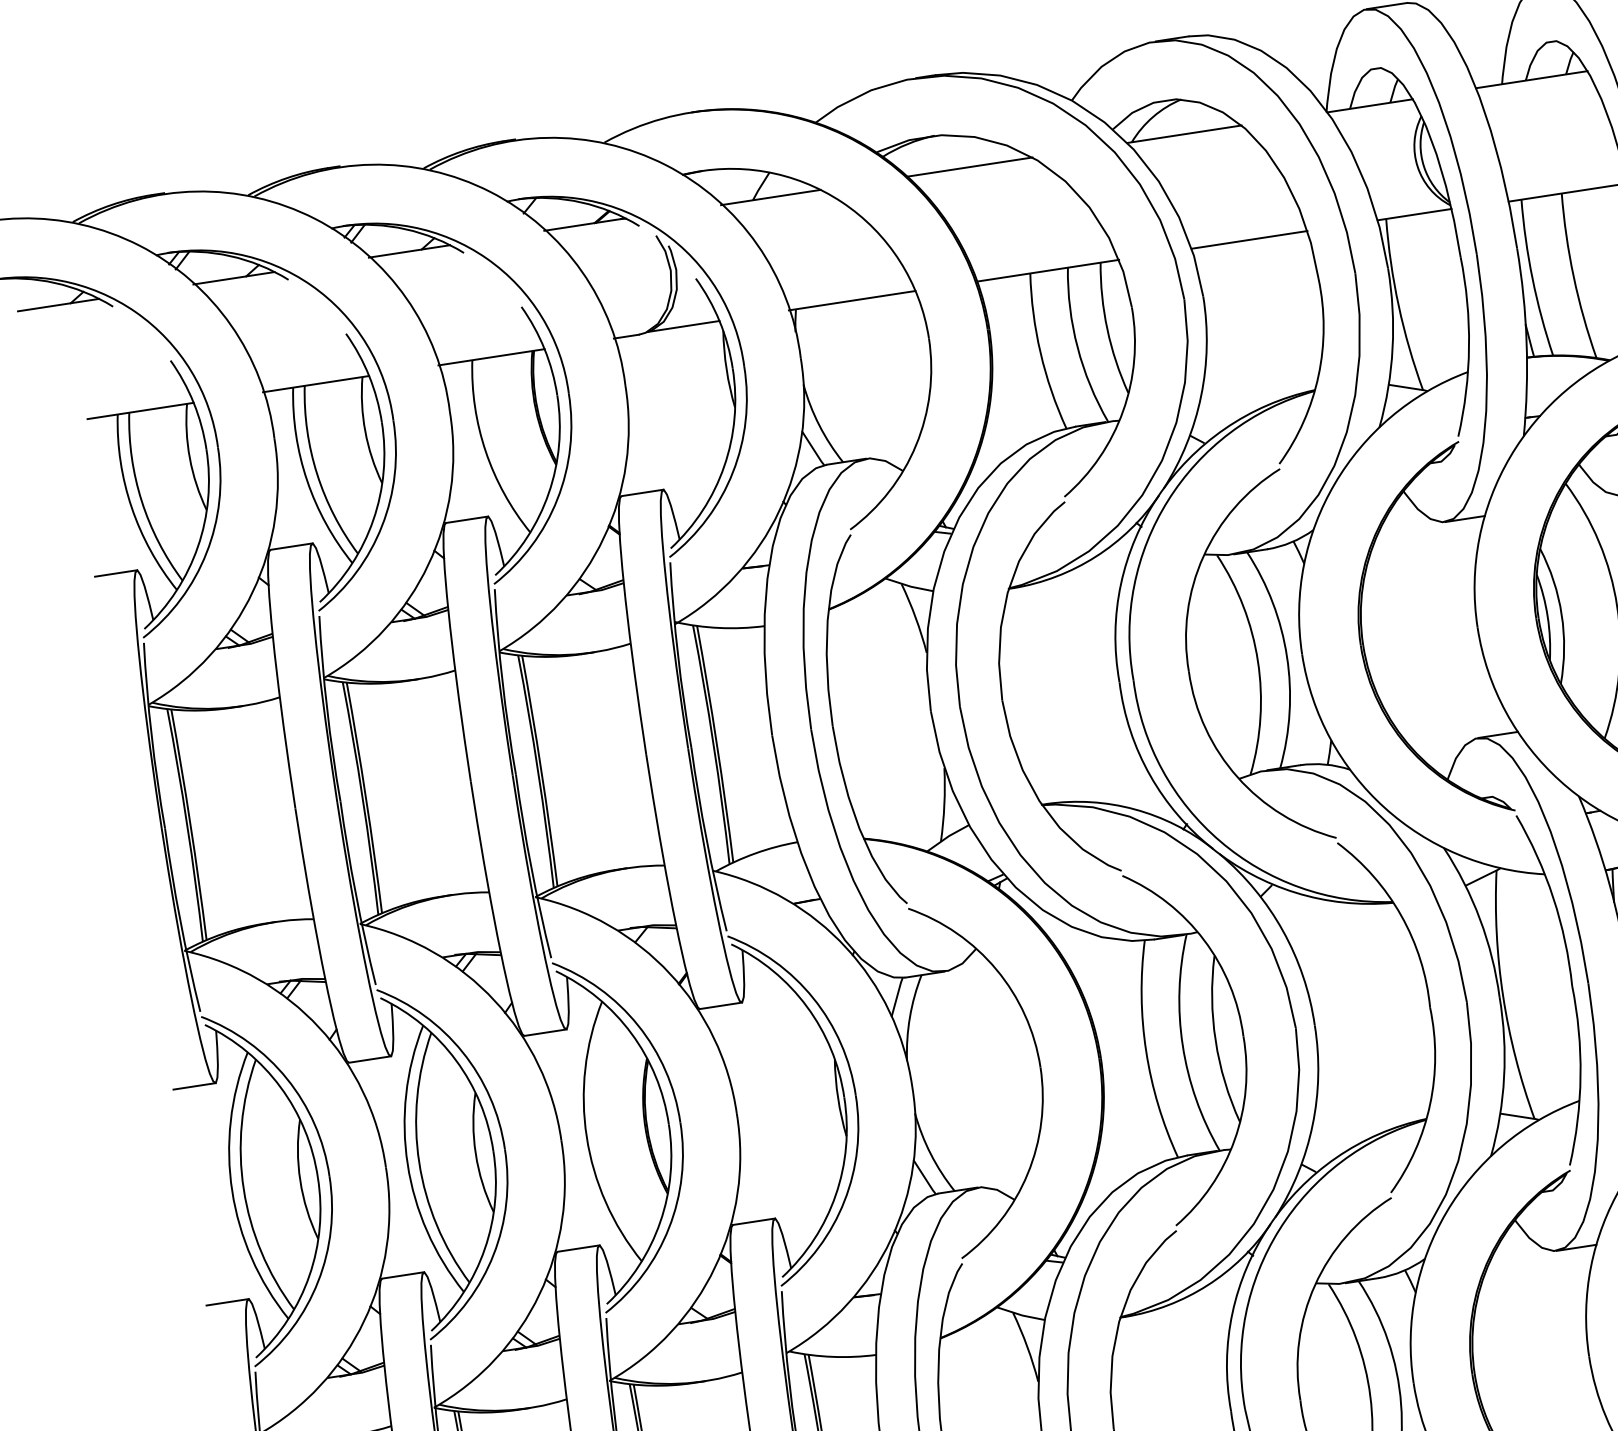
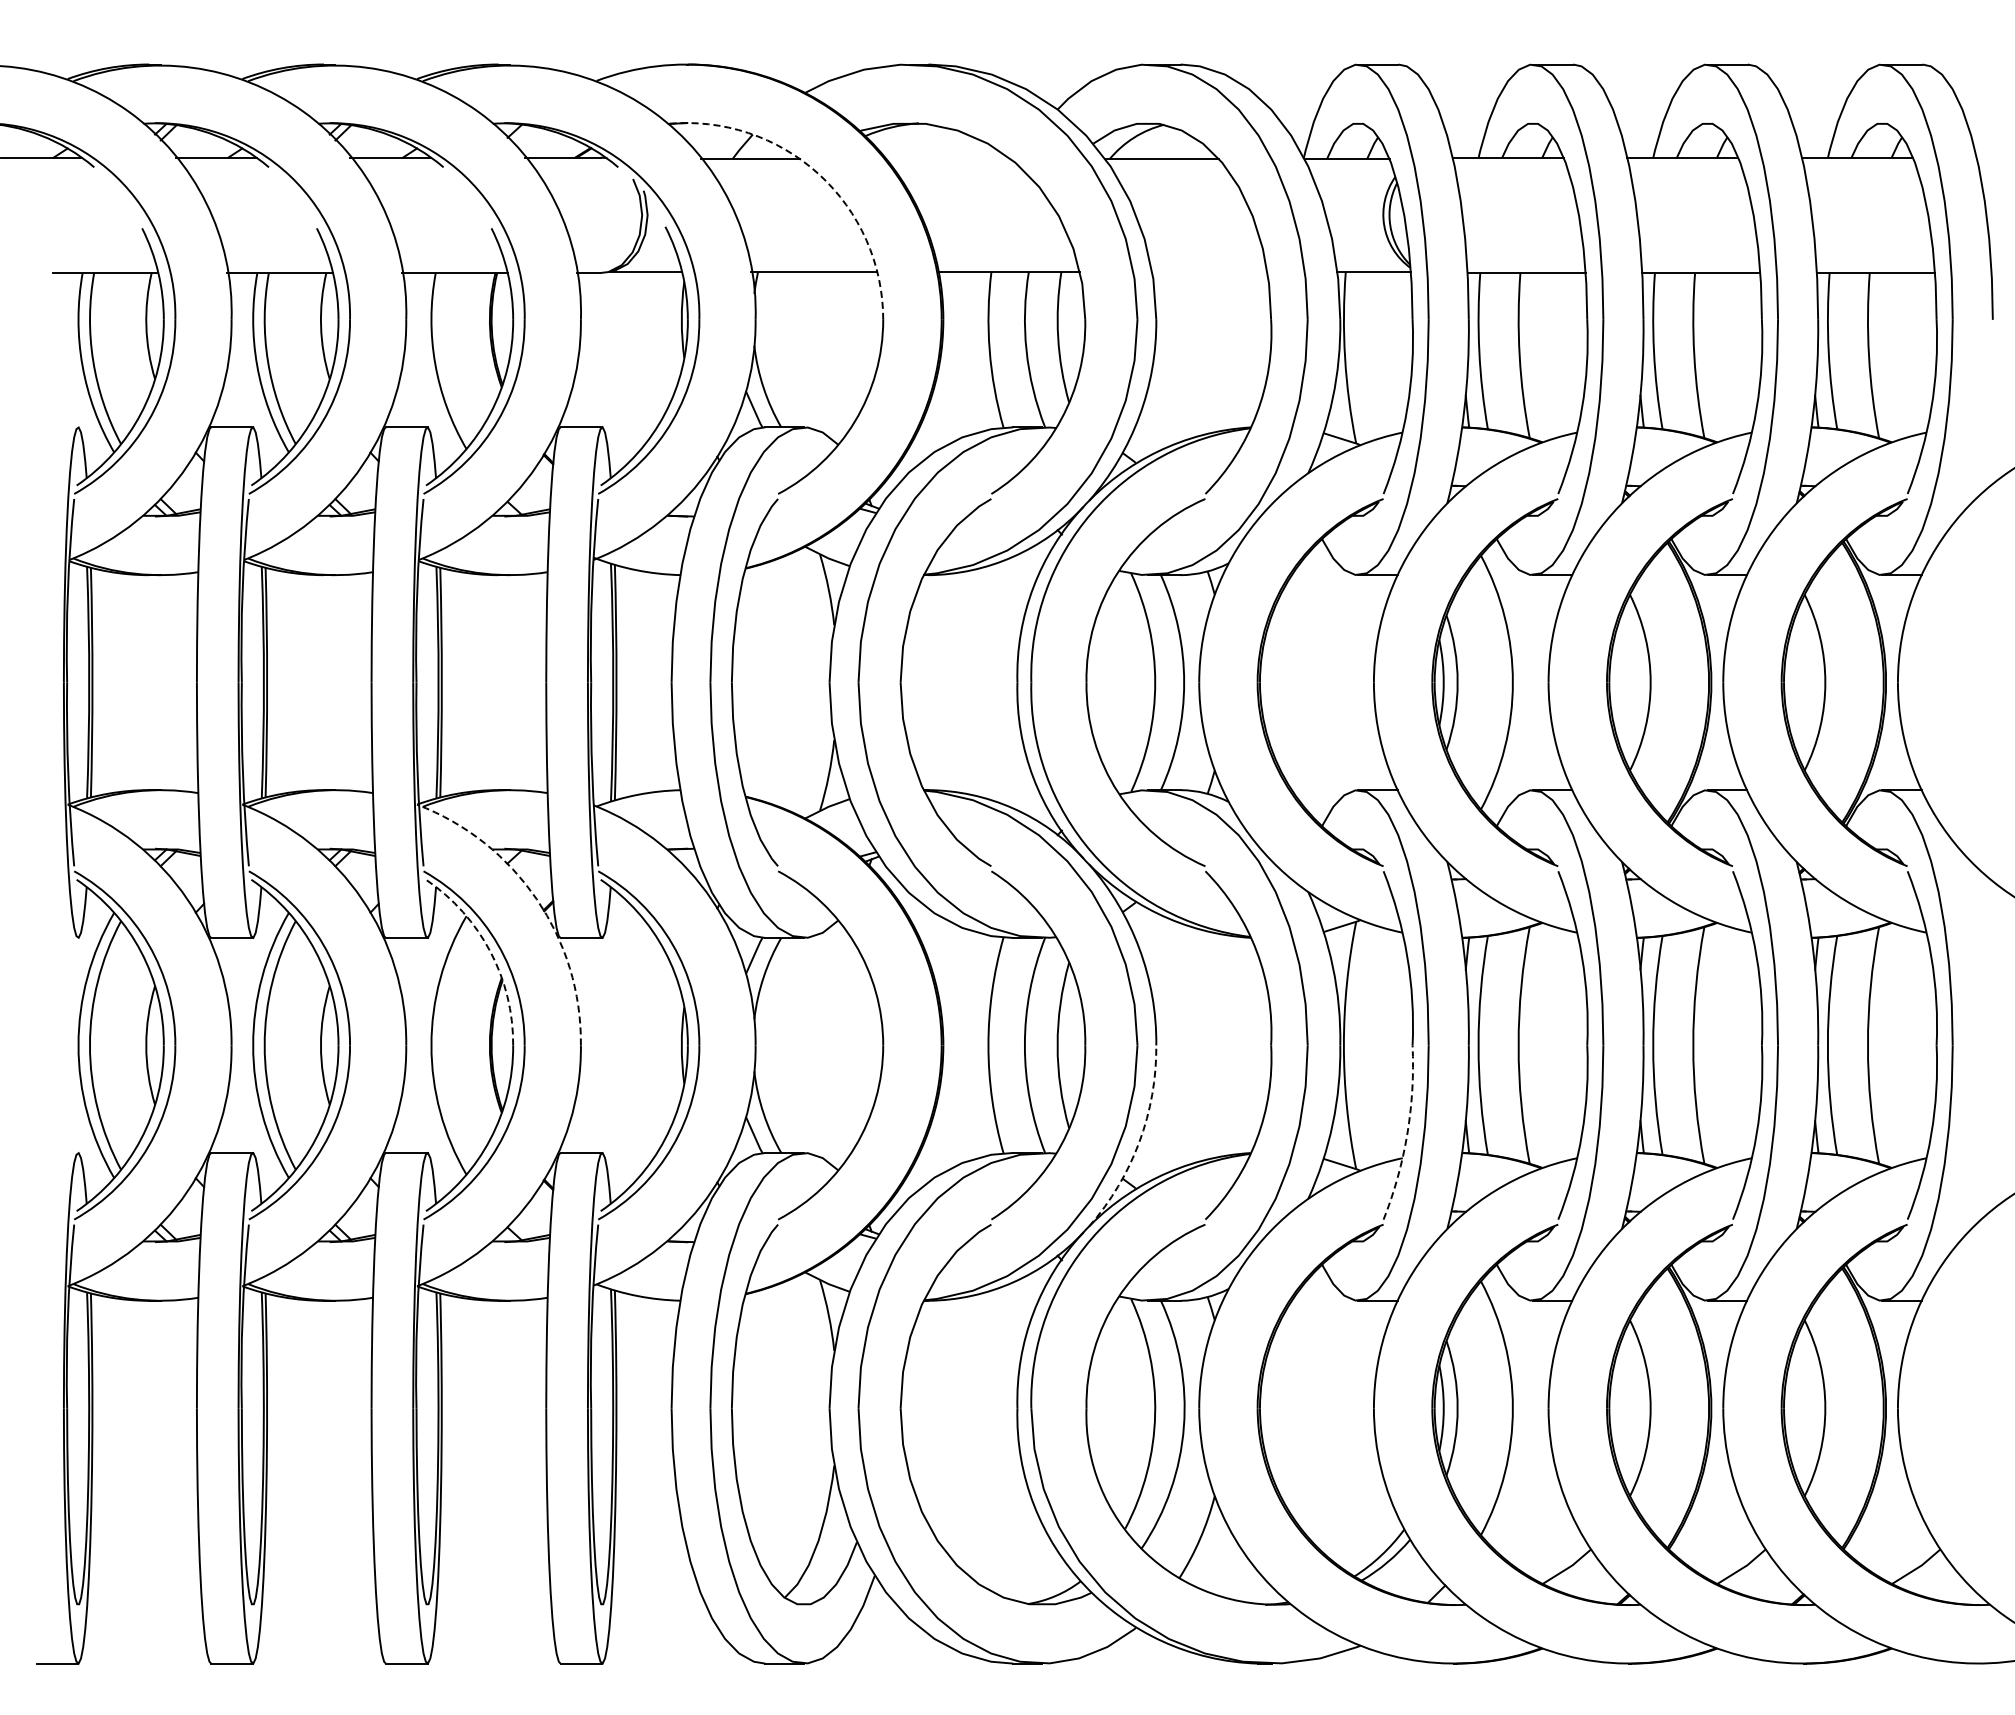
line: (969, 167) -> (948, 159), removed
arc: (841, 202) -> (818, 174), solid -> dashed
line: (1249, 239) -> (1209, 271), removed
line: (116, 573) -> (57, 427), removed
arc: (669, 974) -> (536, 899), solid -> dashed
arc: (631, 1033) -> (490, 951), solid -> dashed
arc: (1580, 1076) -> (1407, 1134), solid -> dashed
line: (194, 1085) -> (57, 937), removed
arc: (1312, 1125) -> (1139, 1142), solid -> dashed
line: (227, 1301) -> (57, 1152), removed

